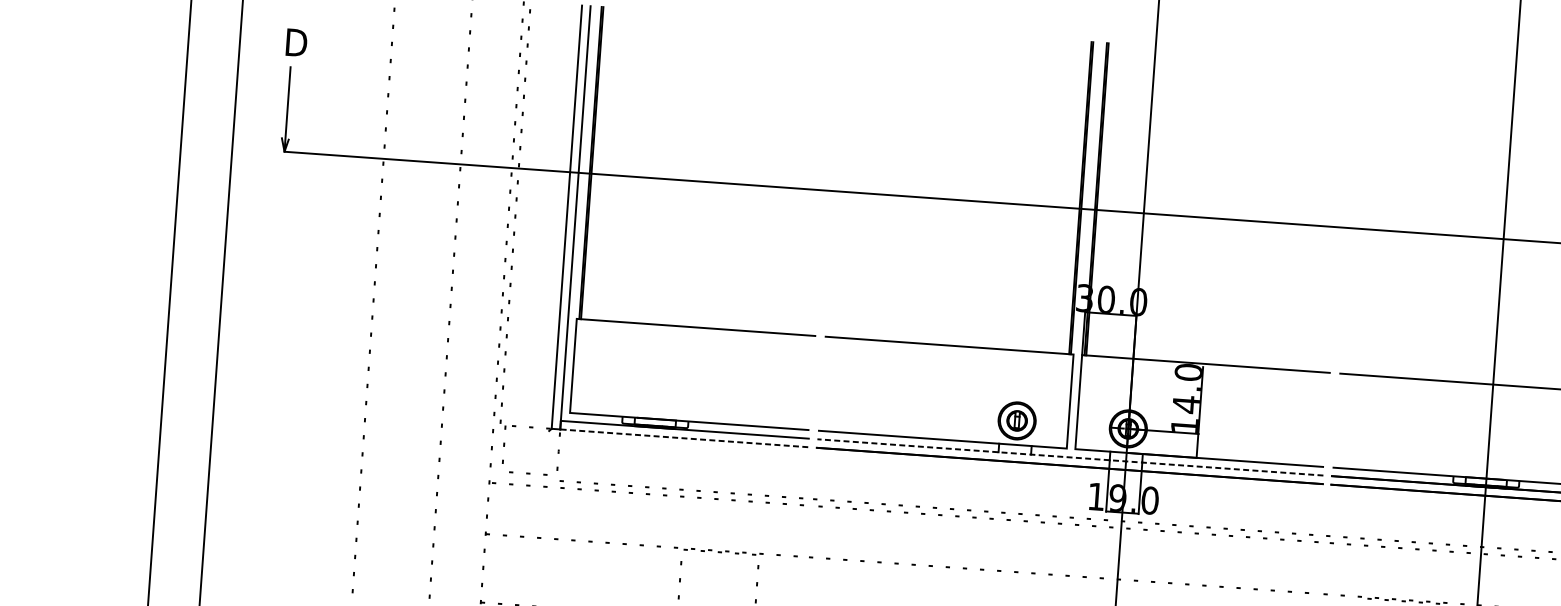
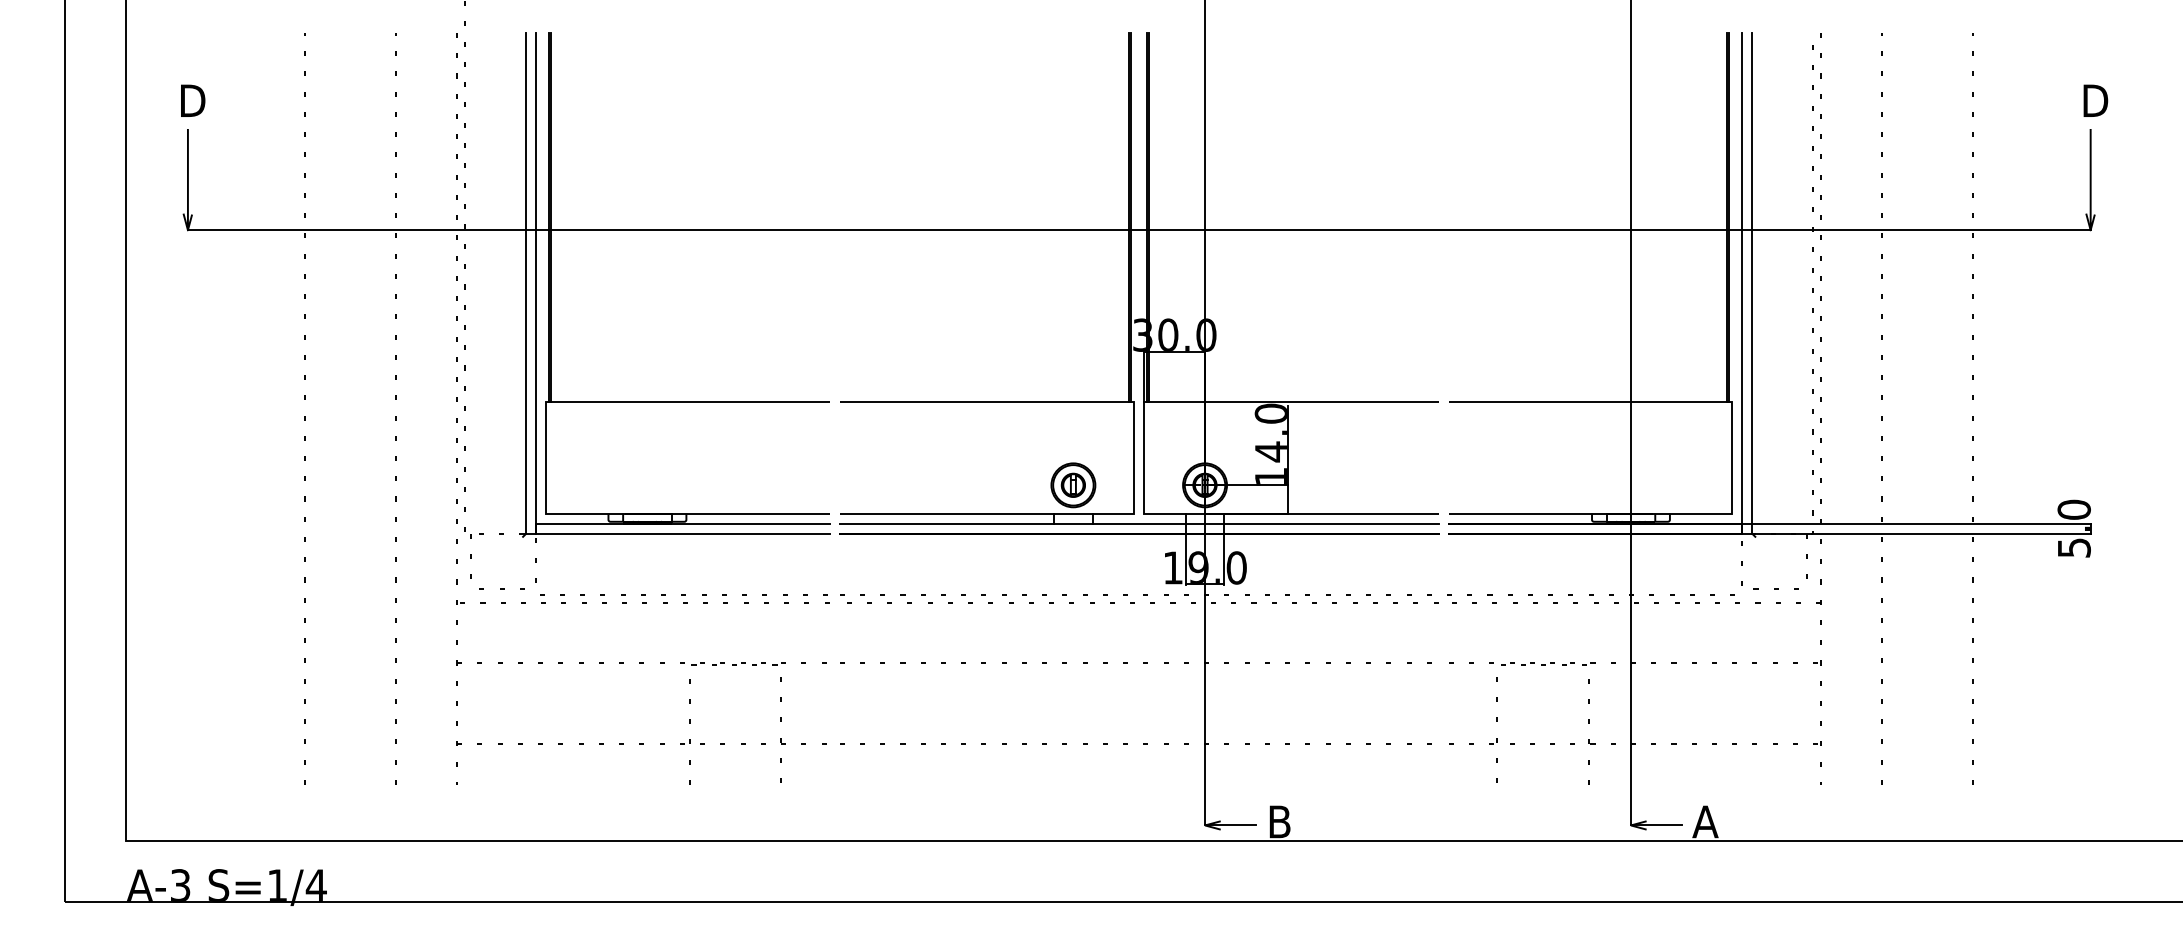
line: (683, 437) -> (682, 533), dashed -> solid
line: (1069, 457) -> (1138, 523), dashed -> solid

